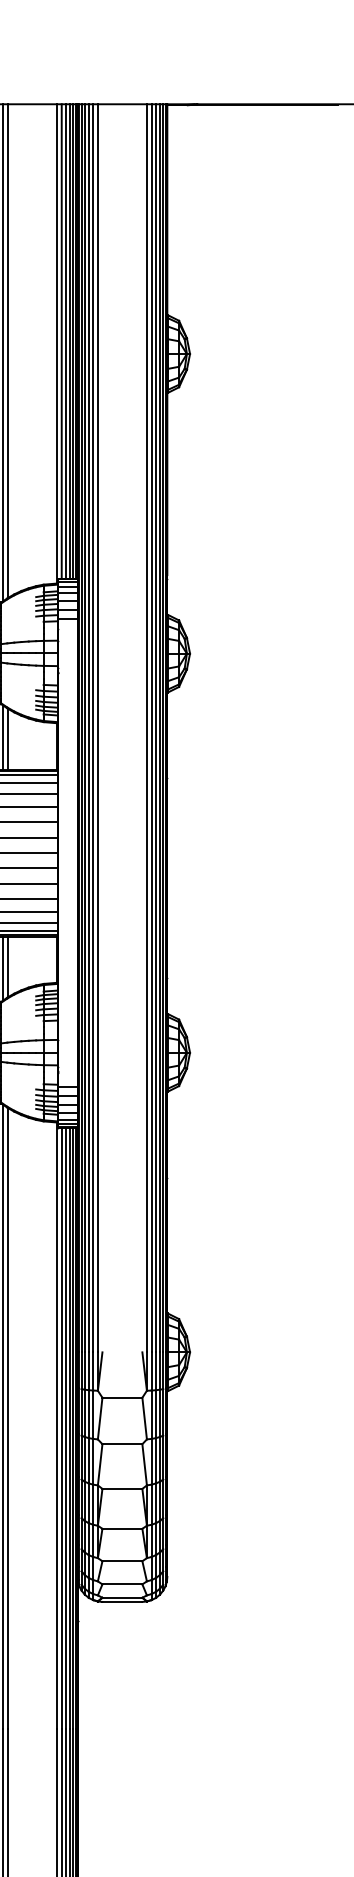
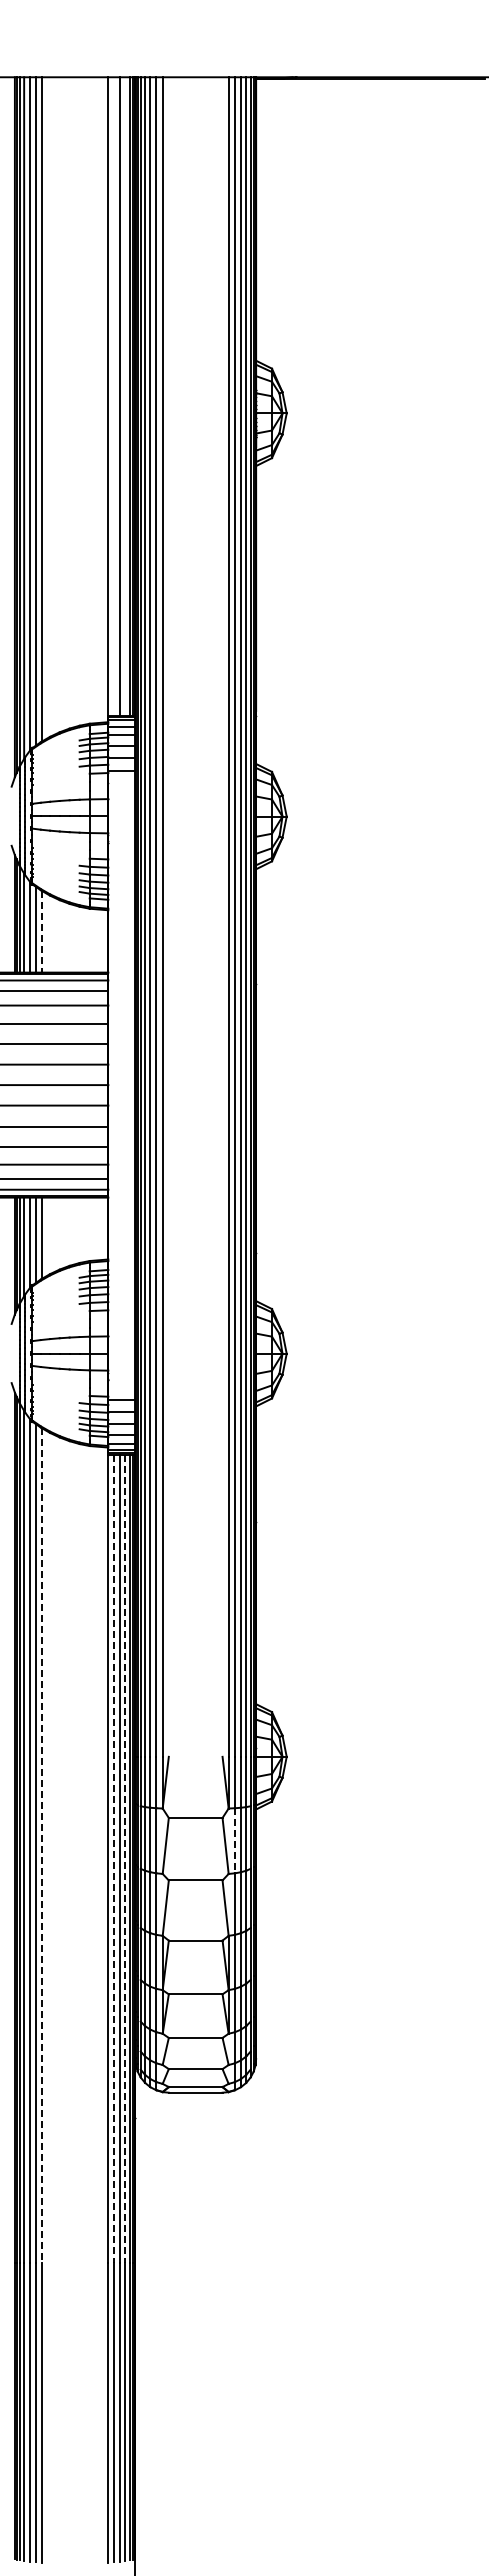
line: (62, 341) -> (114, 396), removed
line: (70, 341) -> (125, 396), removed
line: (7, 739) -> (41, 931), solid -> dashed
line: (151, 1414) -> (234, 1840), solid -> dashed
line: (7, 1418) -> (41, 1845), solid -> dashed
line: (62, 1428) -> (114, 1859), solid -> dashed
line: (70, 1428) -> (125, 1859), solid -> dashed

